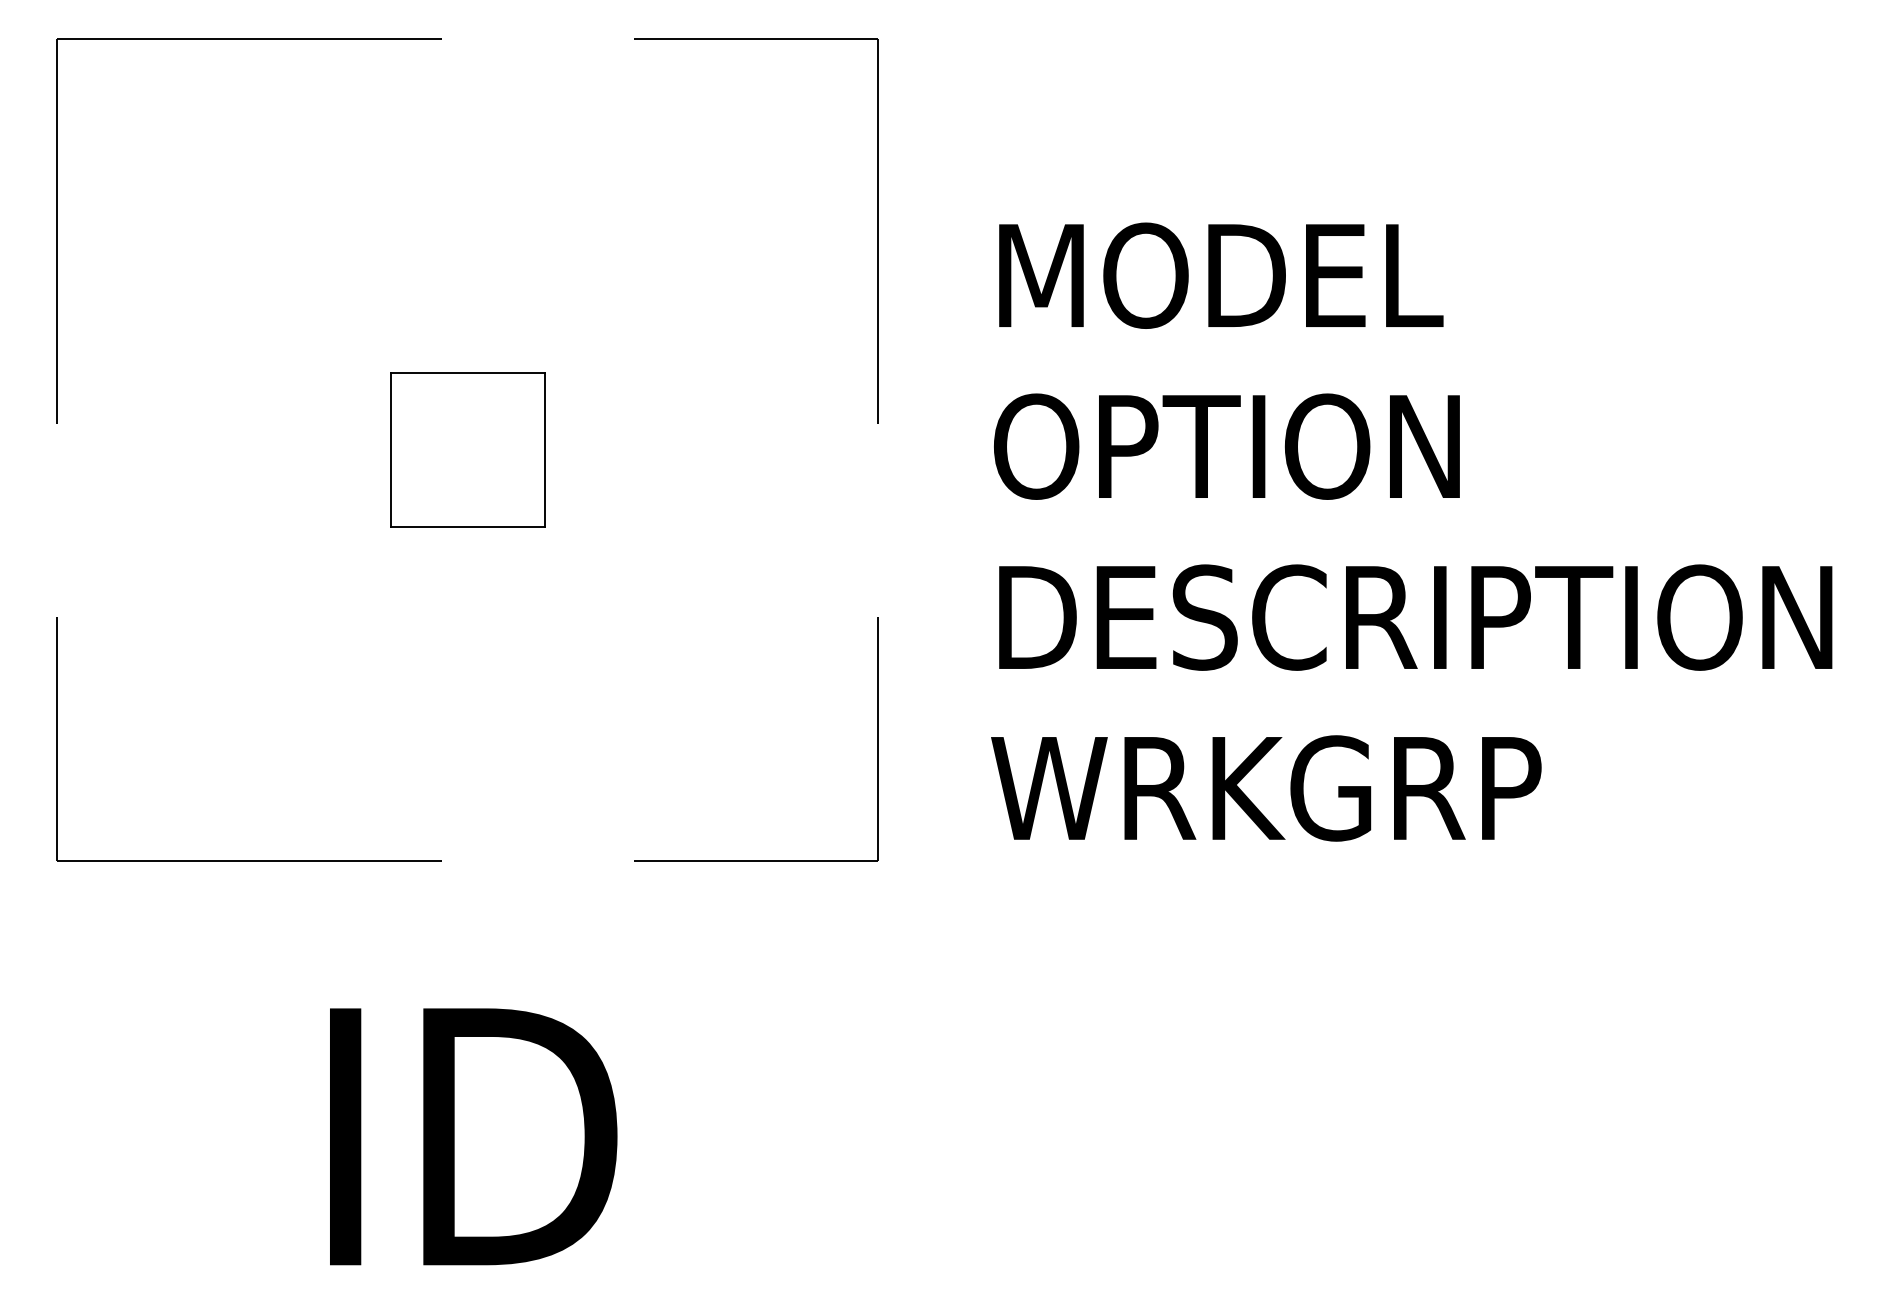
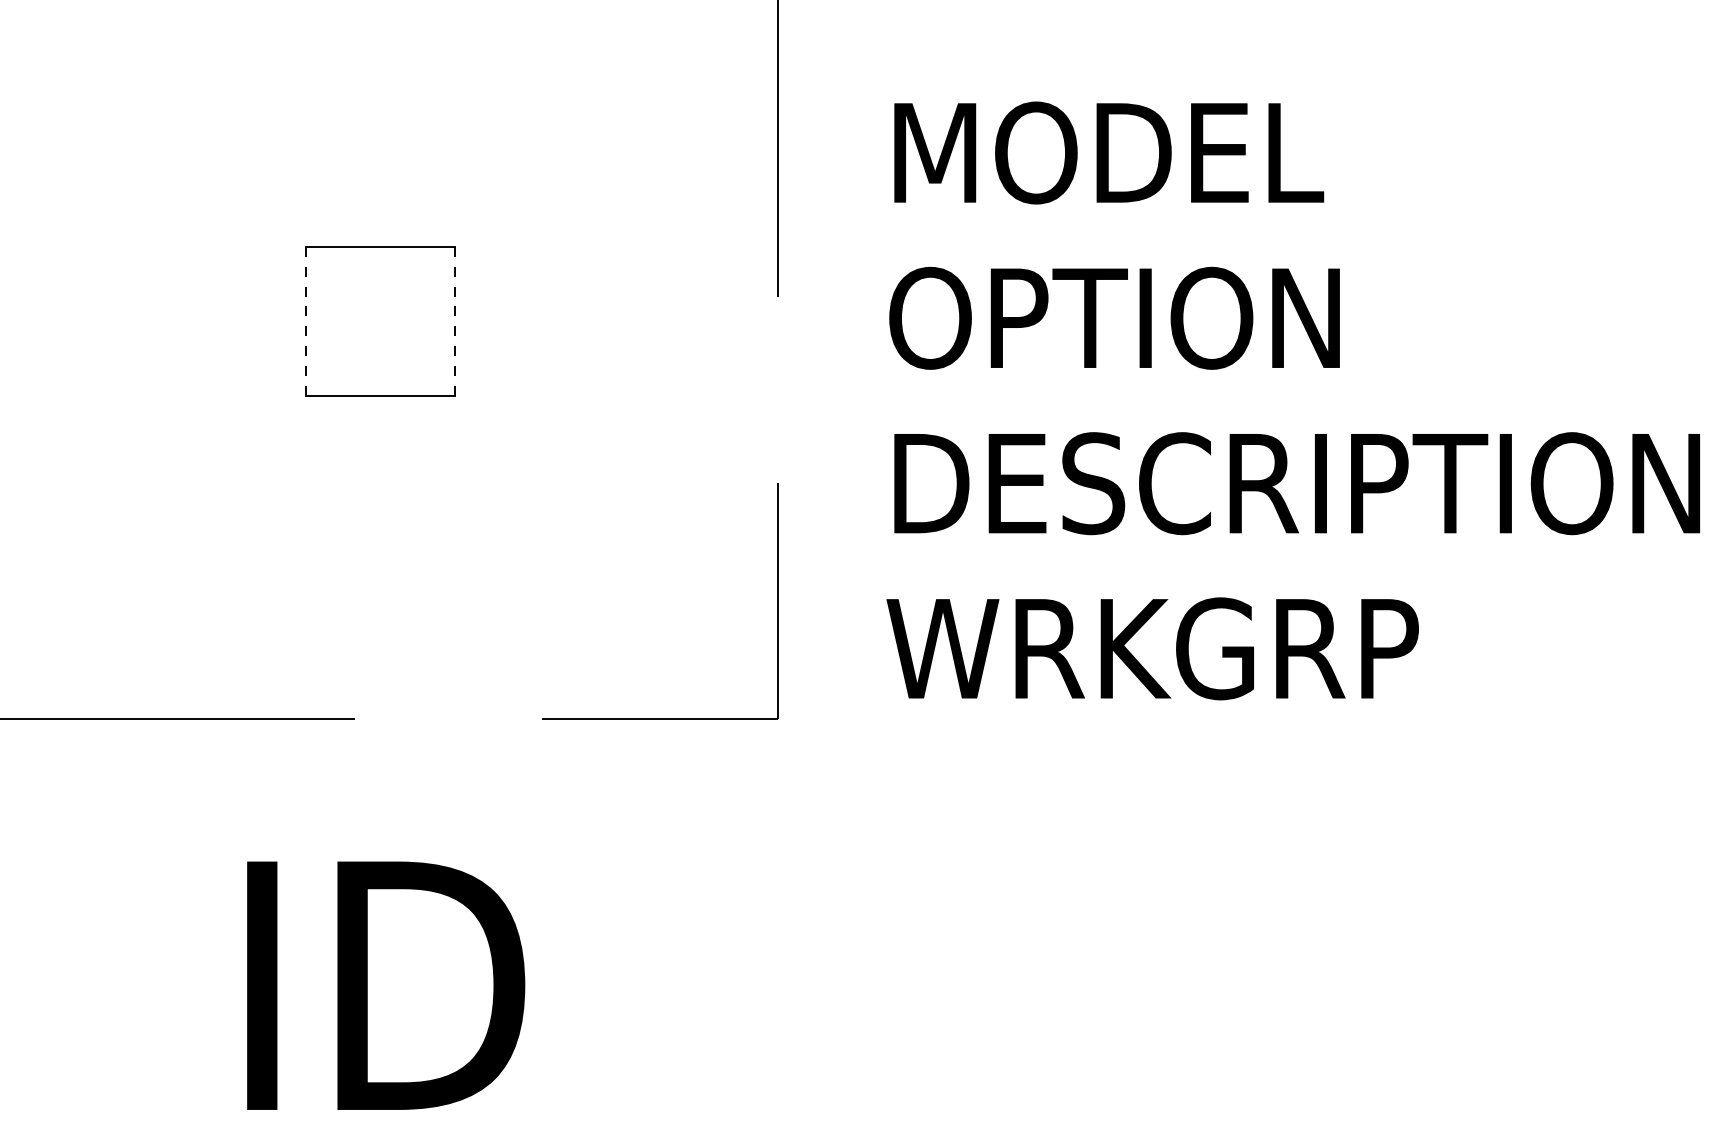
line: (390, 450) -> (305, 322), solid -> dashed
line: (544, 450) -> (454, 322), solid -> dashed

